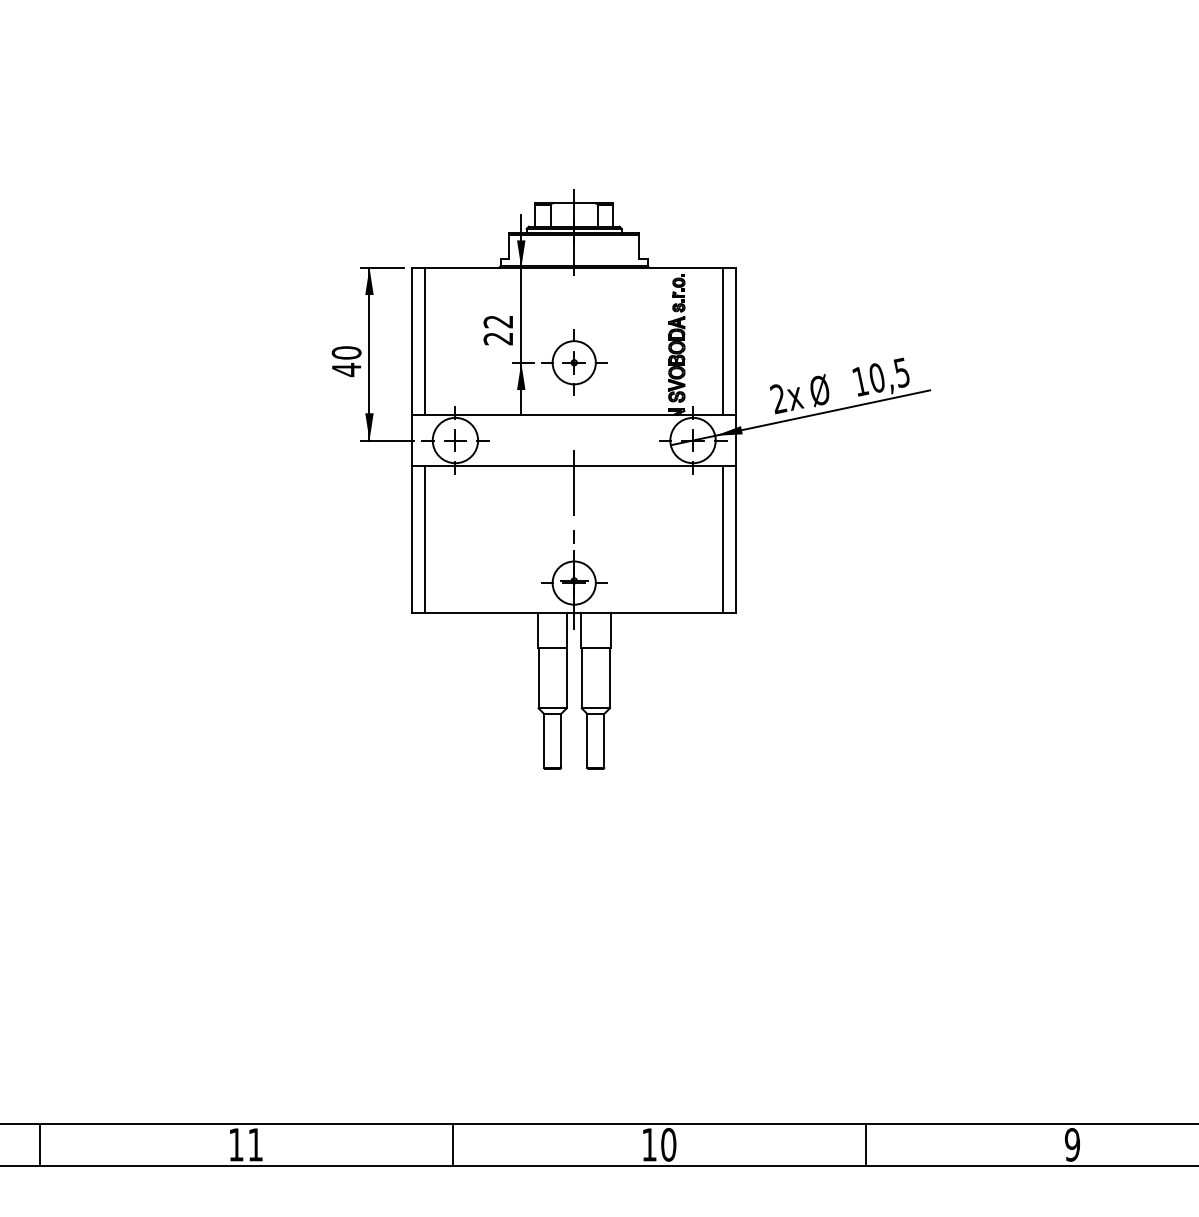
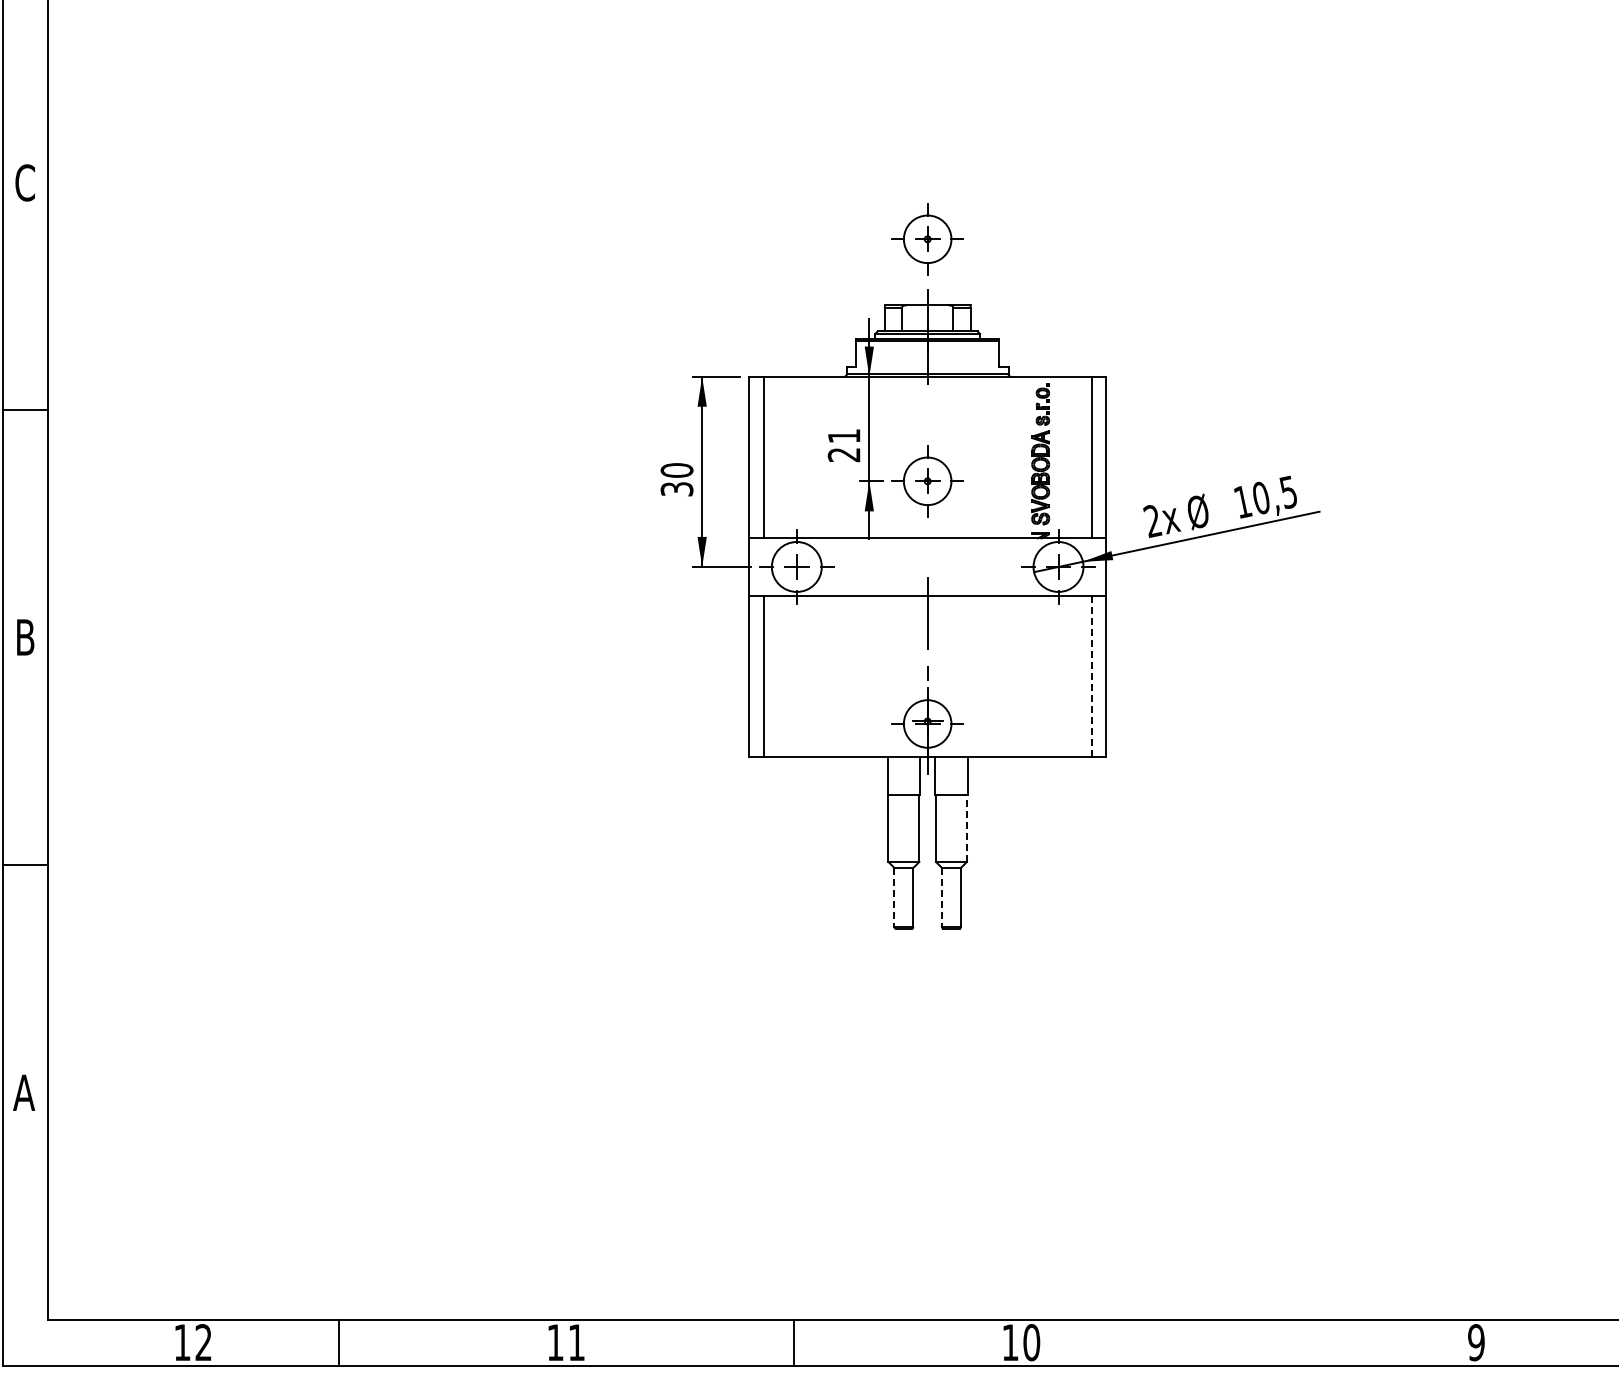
part: (574, 143) -> (927, 239), added
text: (497, 322) -> (843, 436), 22 -> 21
text: (346, 370) -> (676, 489), 40 -> 30
line: (722, 539) -> (1091, 676), solid -> dashed
line: (609, 678) -> (966, 828), solid -> dashed
line: (544, 740) -> (894, 897), solid -> dashed
line: (586, 740) -> (941, 897), solid -> dashed
line: (866, 1144) -> (1249, 1342), removed

